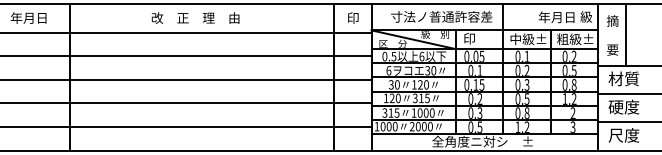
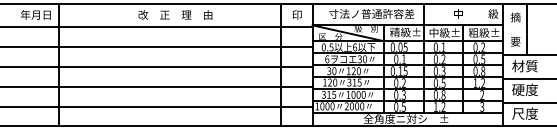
text: (28, 17) -> (35, 14), moved
text: (195, 17) -> (175, 14), moved
text: (556, 17) -> (468, 14), 年月日 -> 中
text: (481, 38) -> (405, 32), 印 -> 精級±

